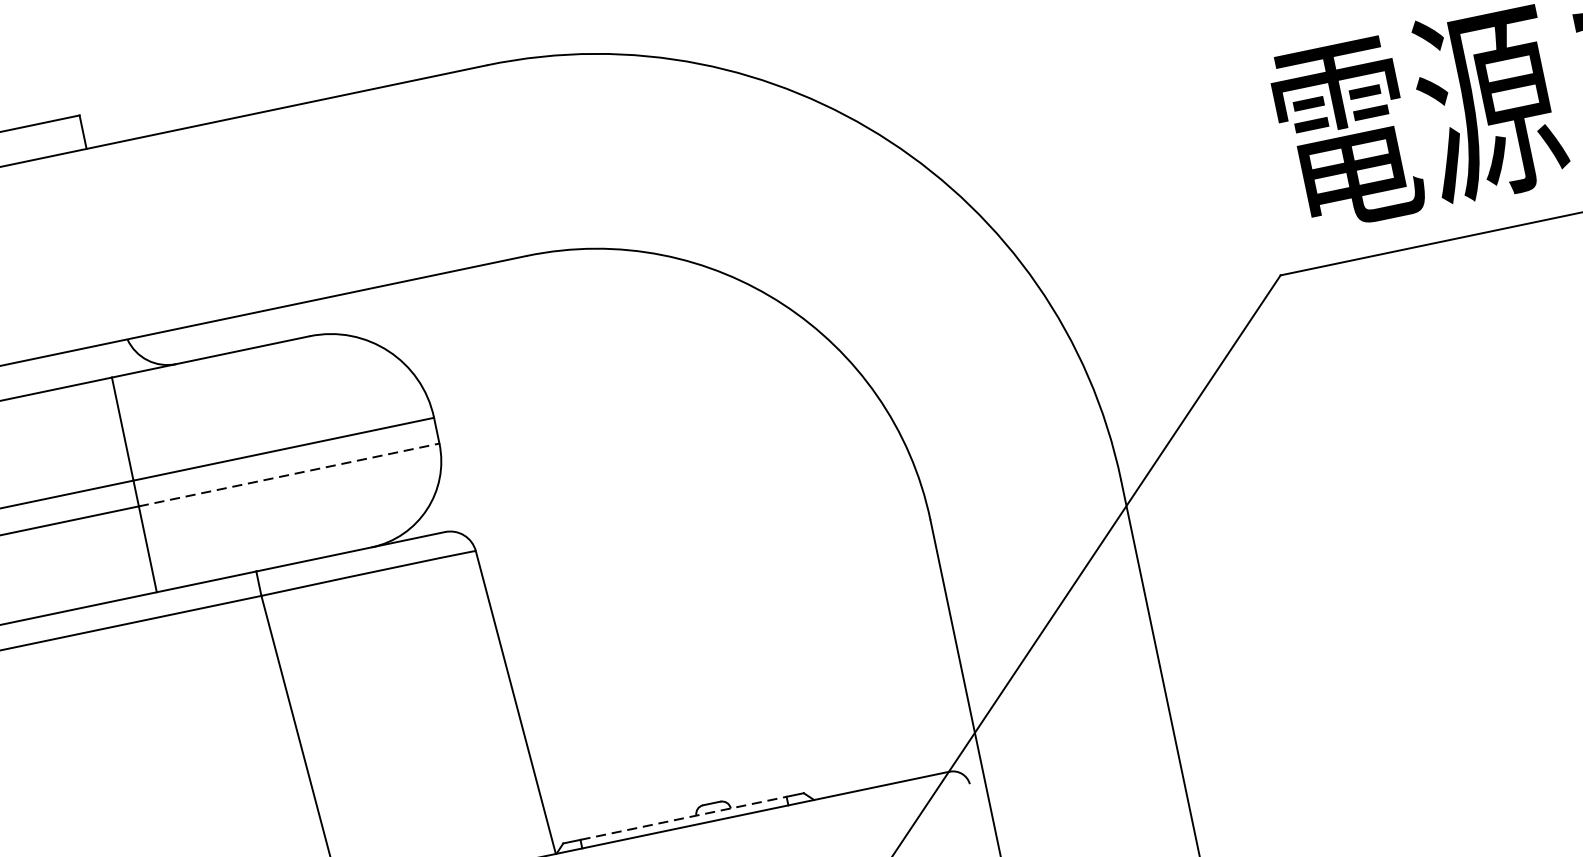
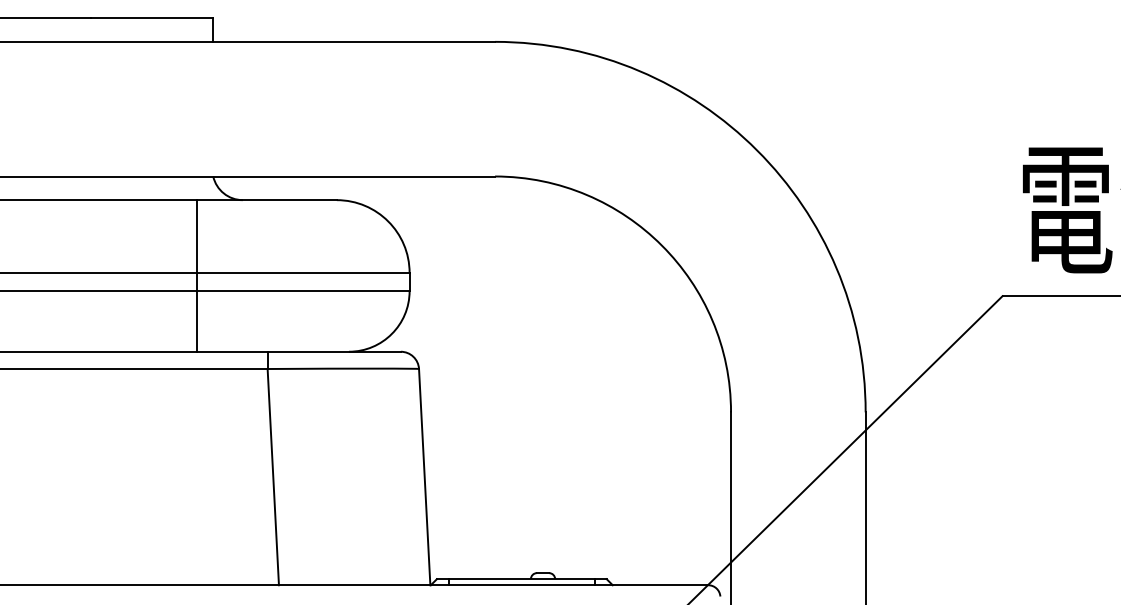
line: (289, 475) -> (303, 291), dashed -> solid
line: (683, 818) -> (521, 579), dashed -> solid

